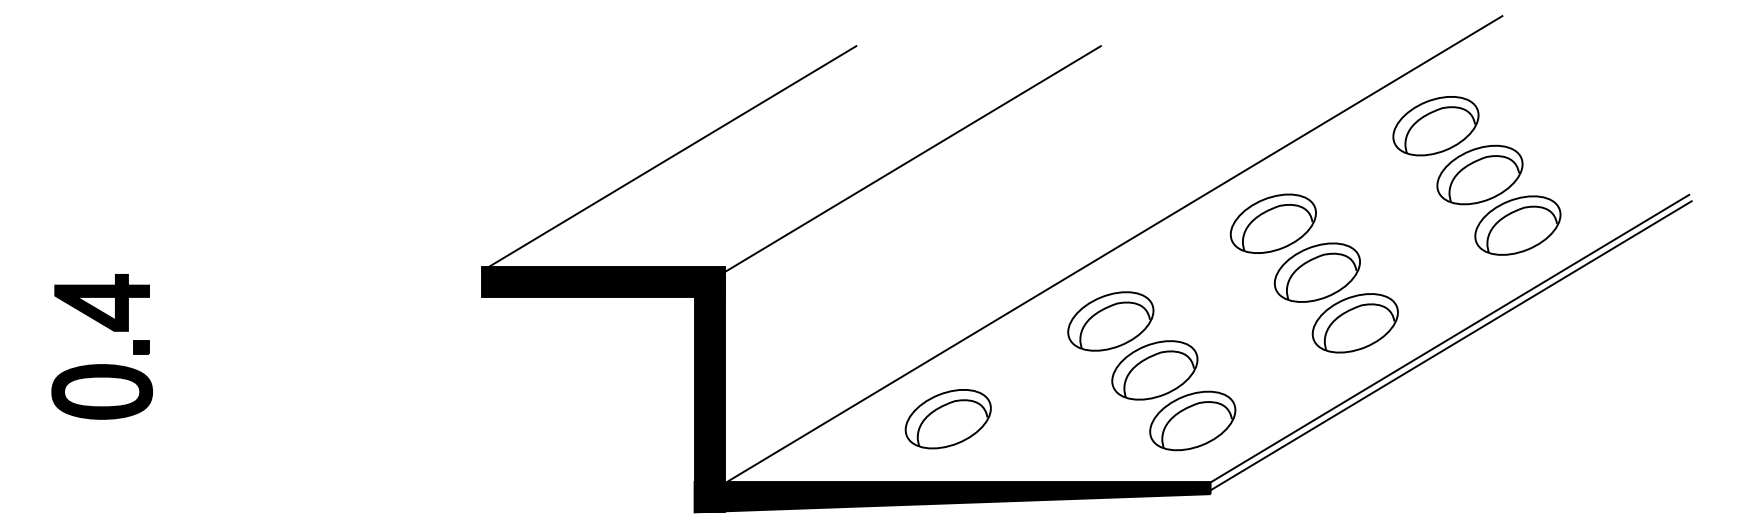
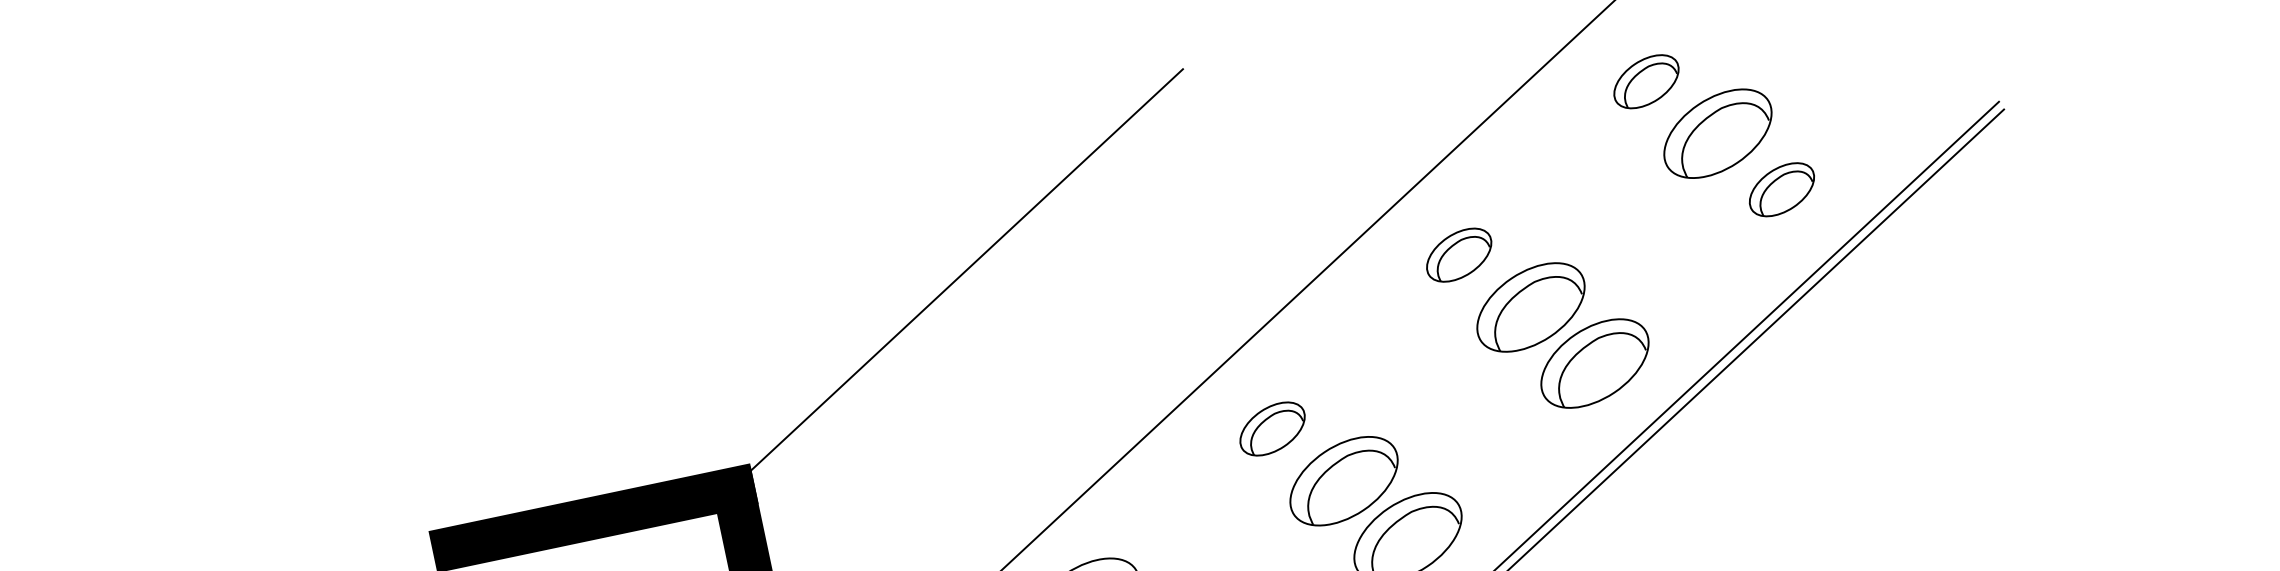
part: (1435, 126) -> (1645, 82), size x0.6
line: (670, 157) -> (647, 335), removed
part: (1272, 223) -> (1458, 255), size x0.6
part: (1517, 225) -> (1781, 189), size x0.6
part: (1110, 321) -> (1272, 429), size x0.6

